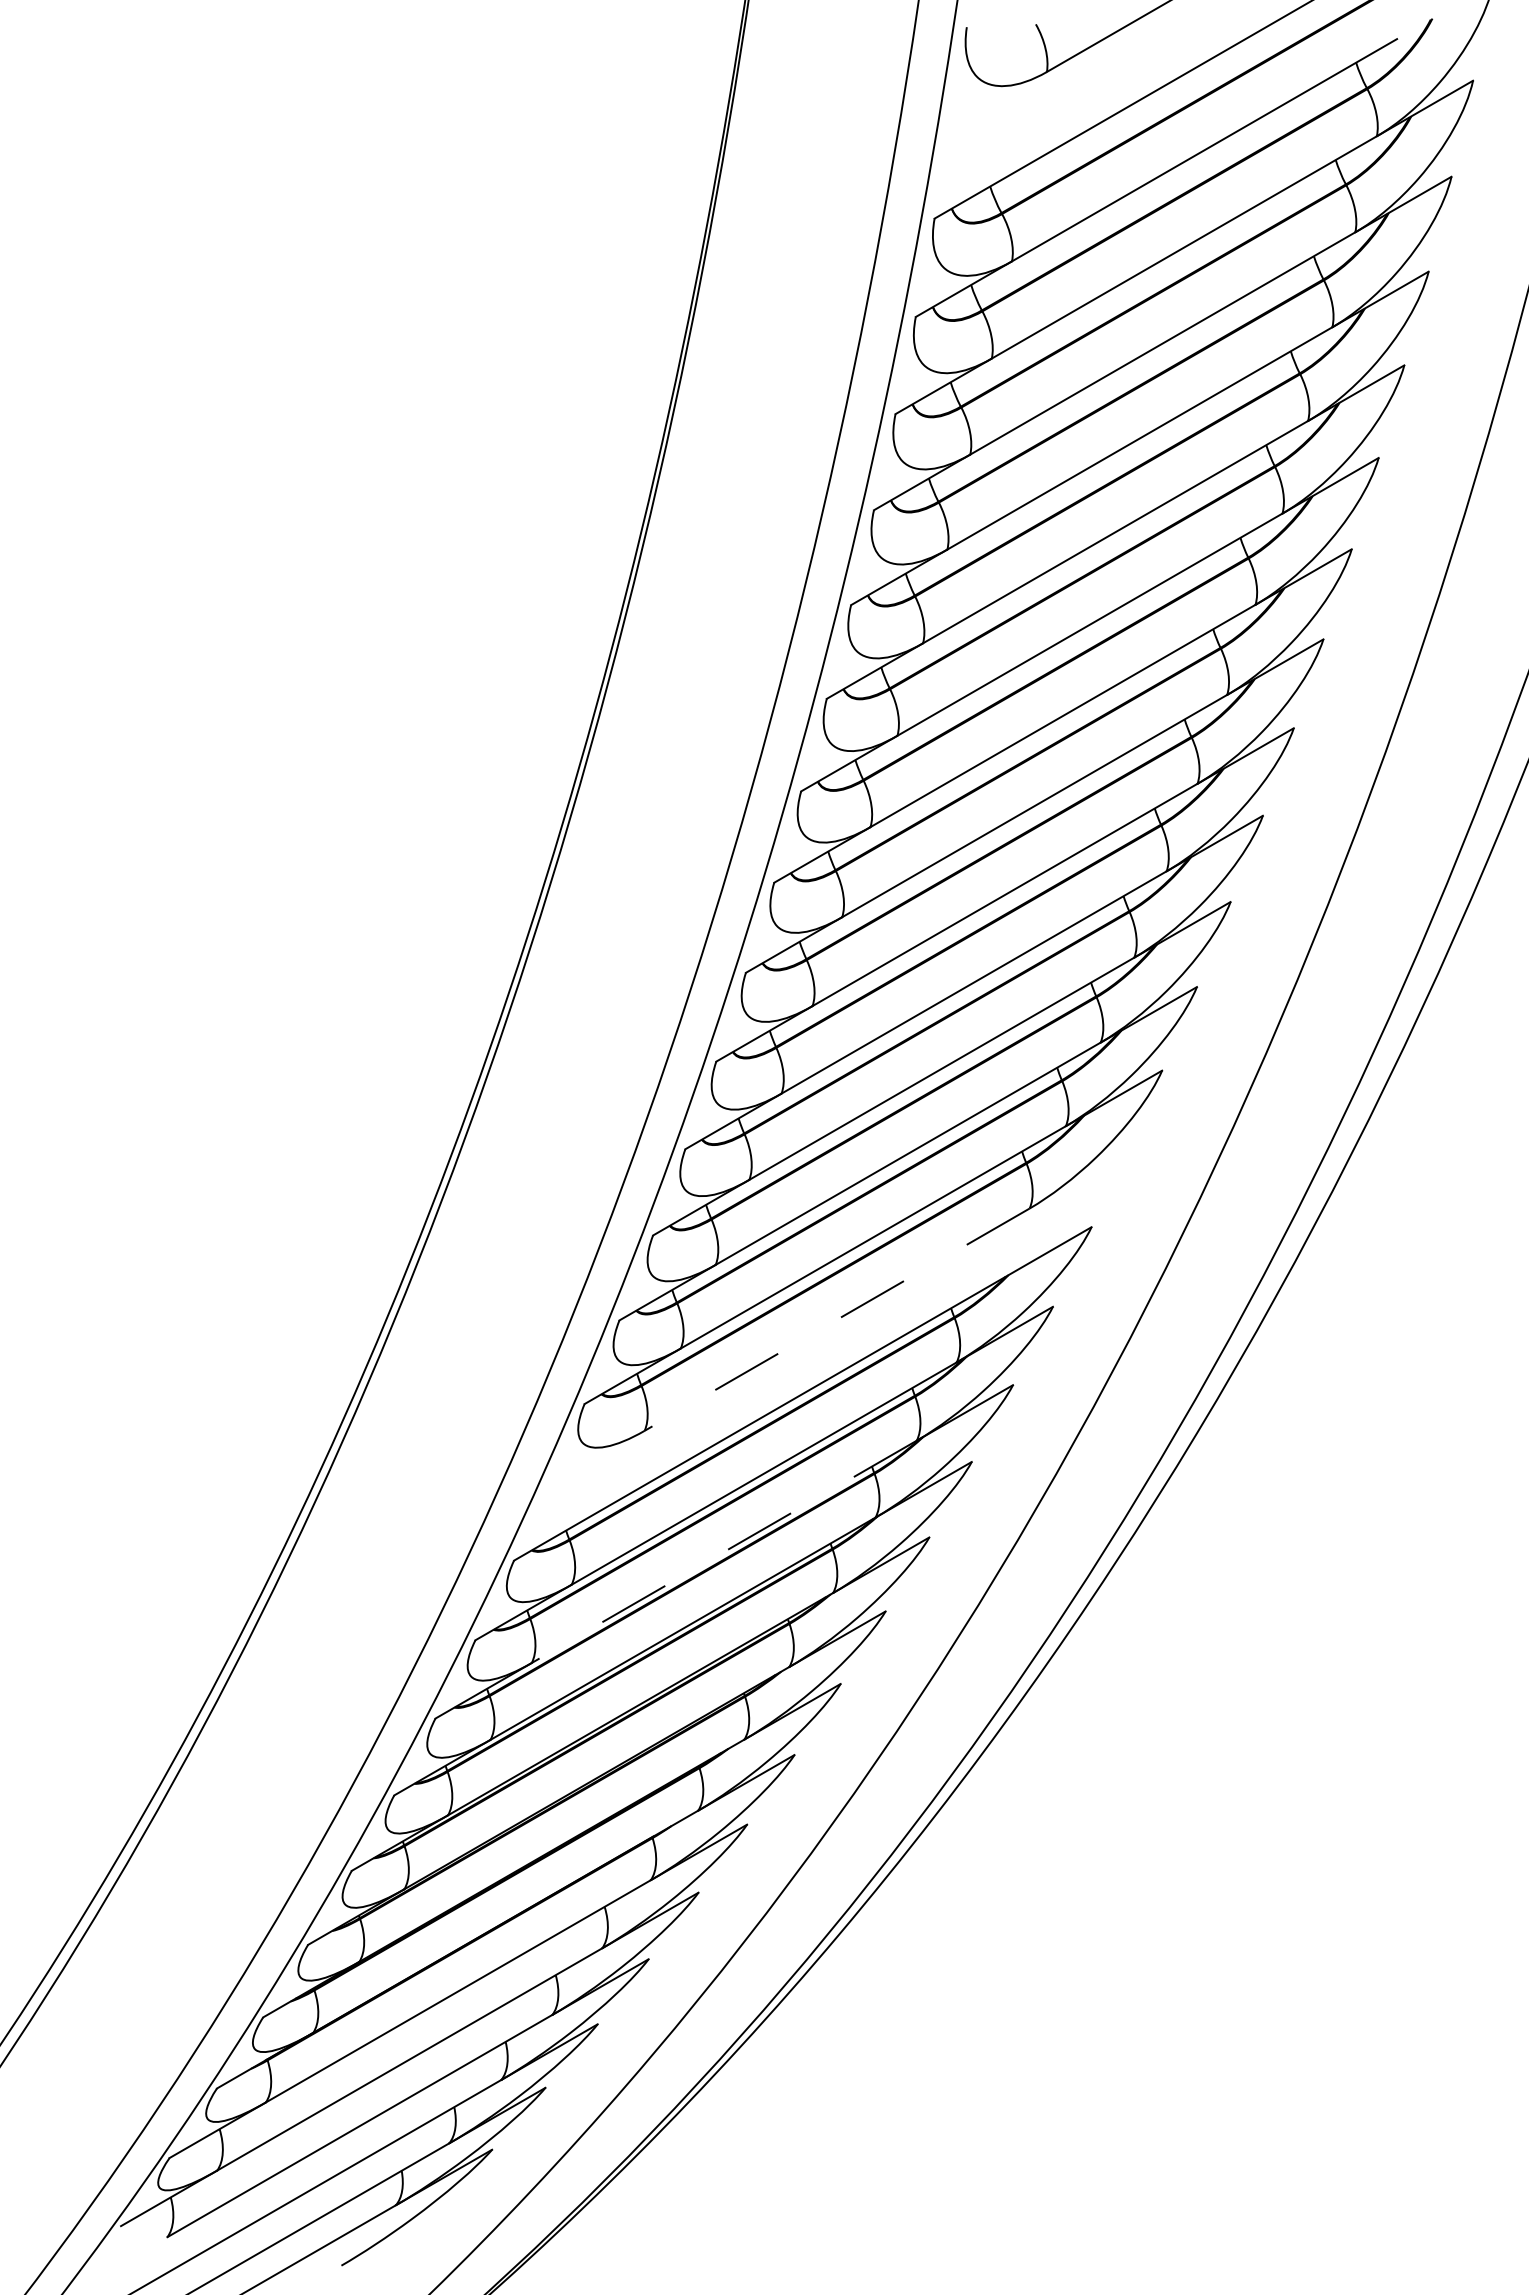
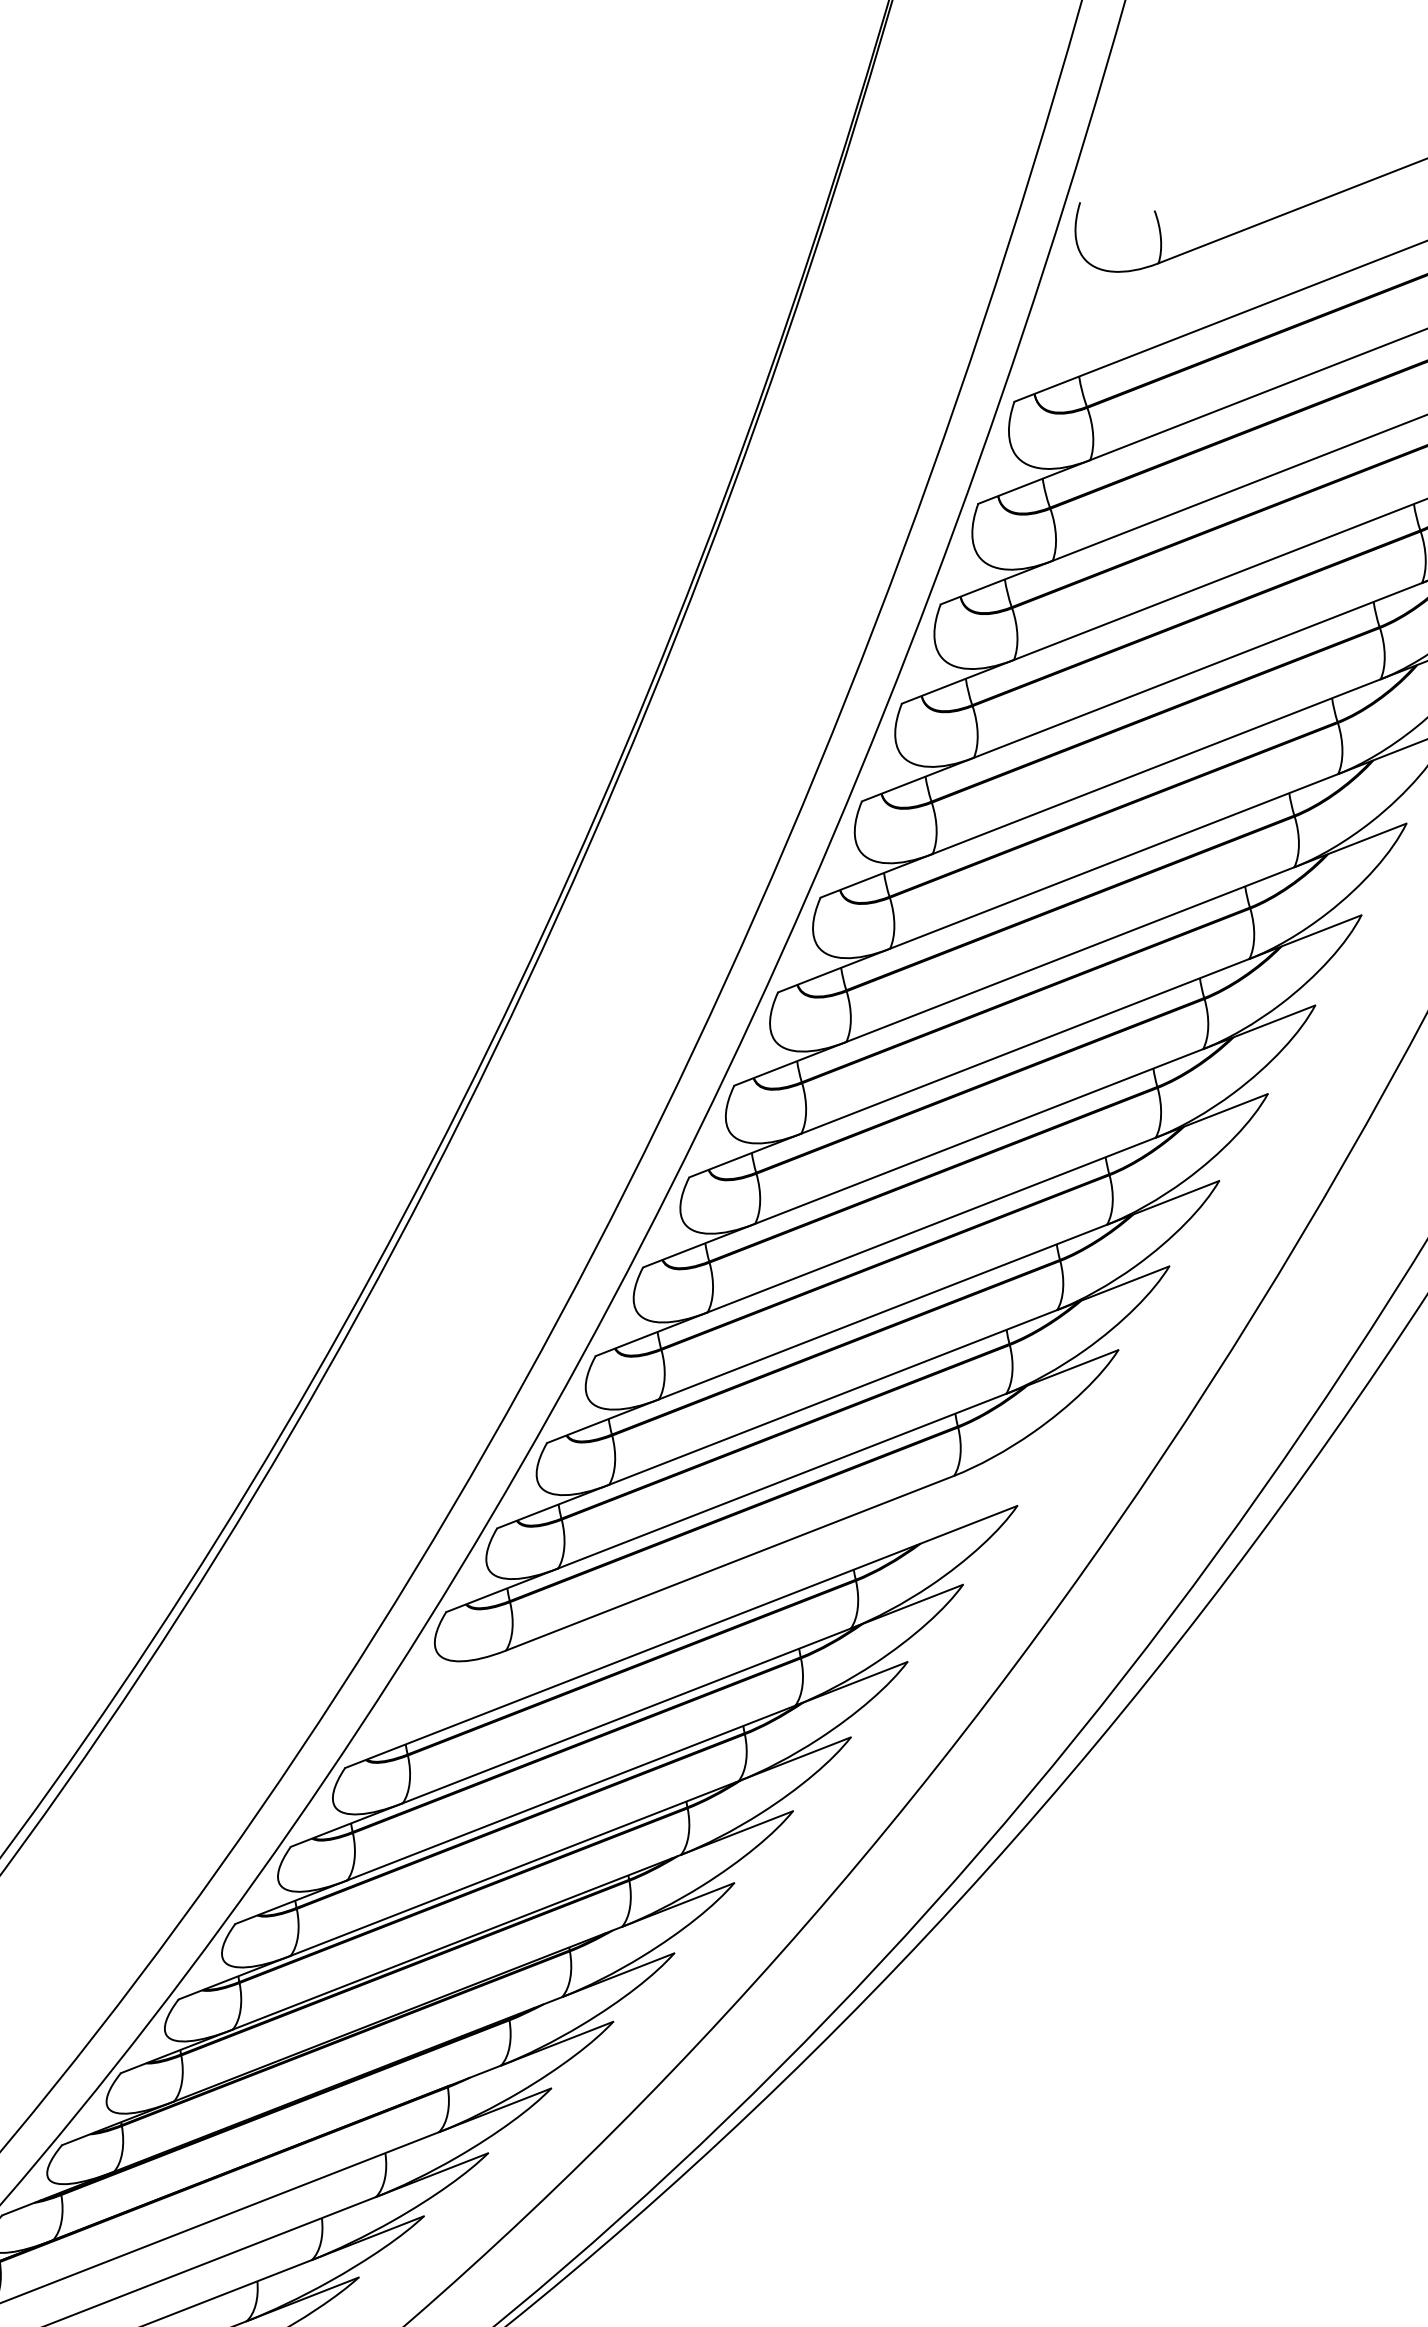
line: (836, 1319) -> (729, 1562), dashed -> solid
line: (723, 1552) -> (570, 1793), dashed -> solid

